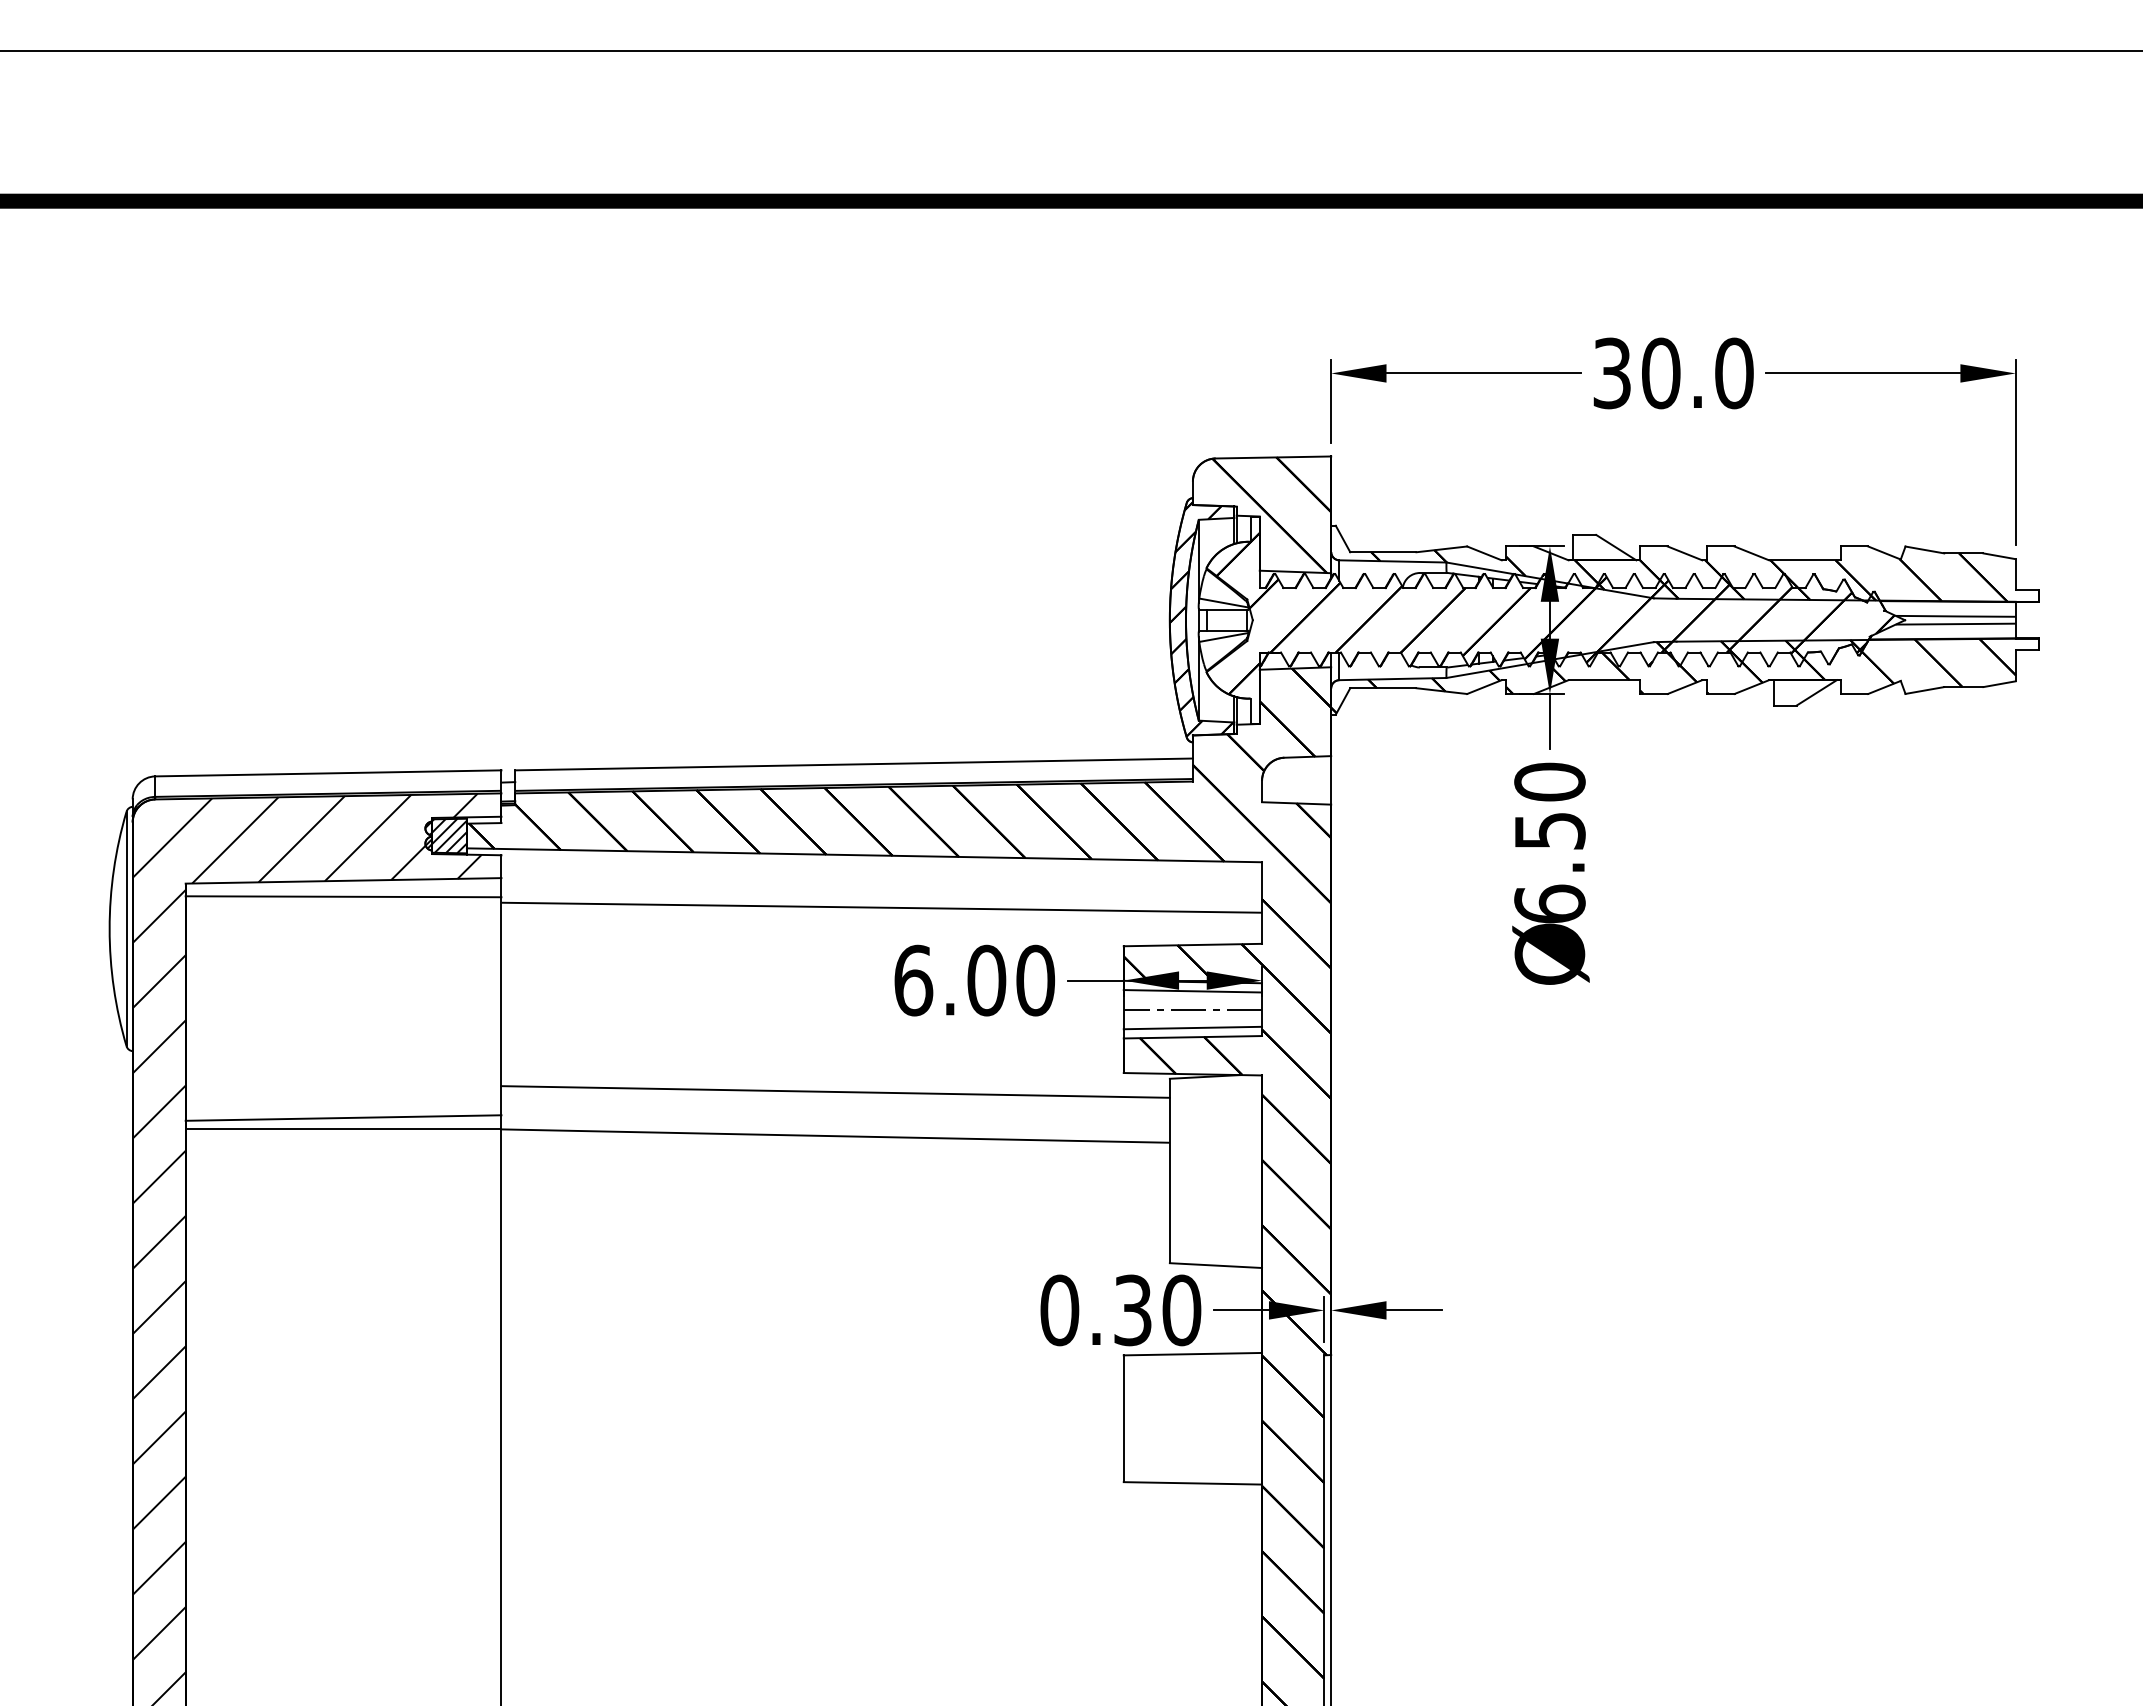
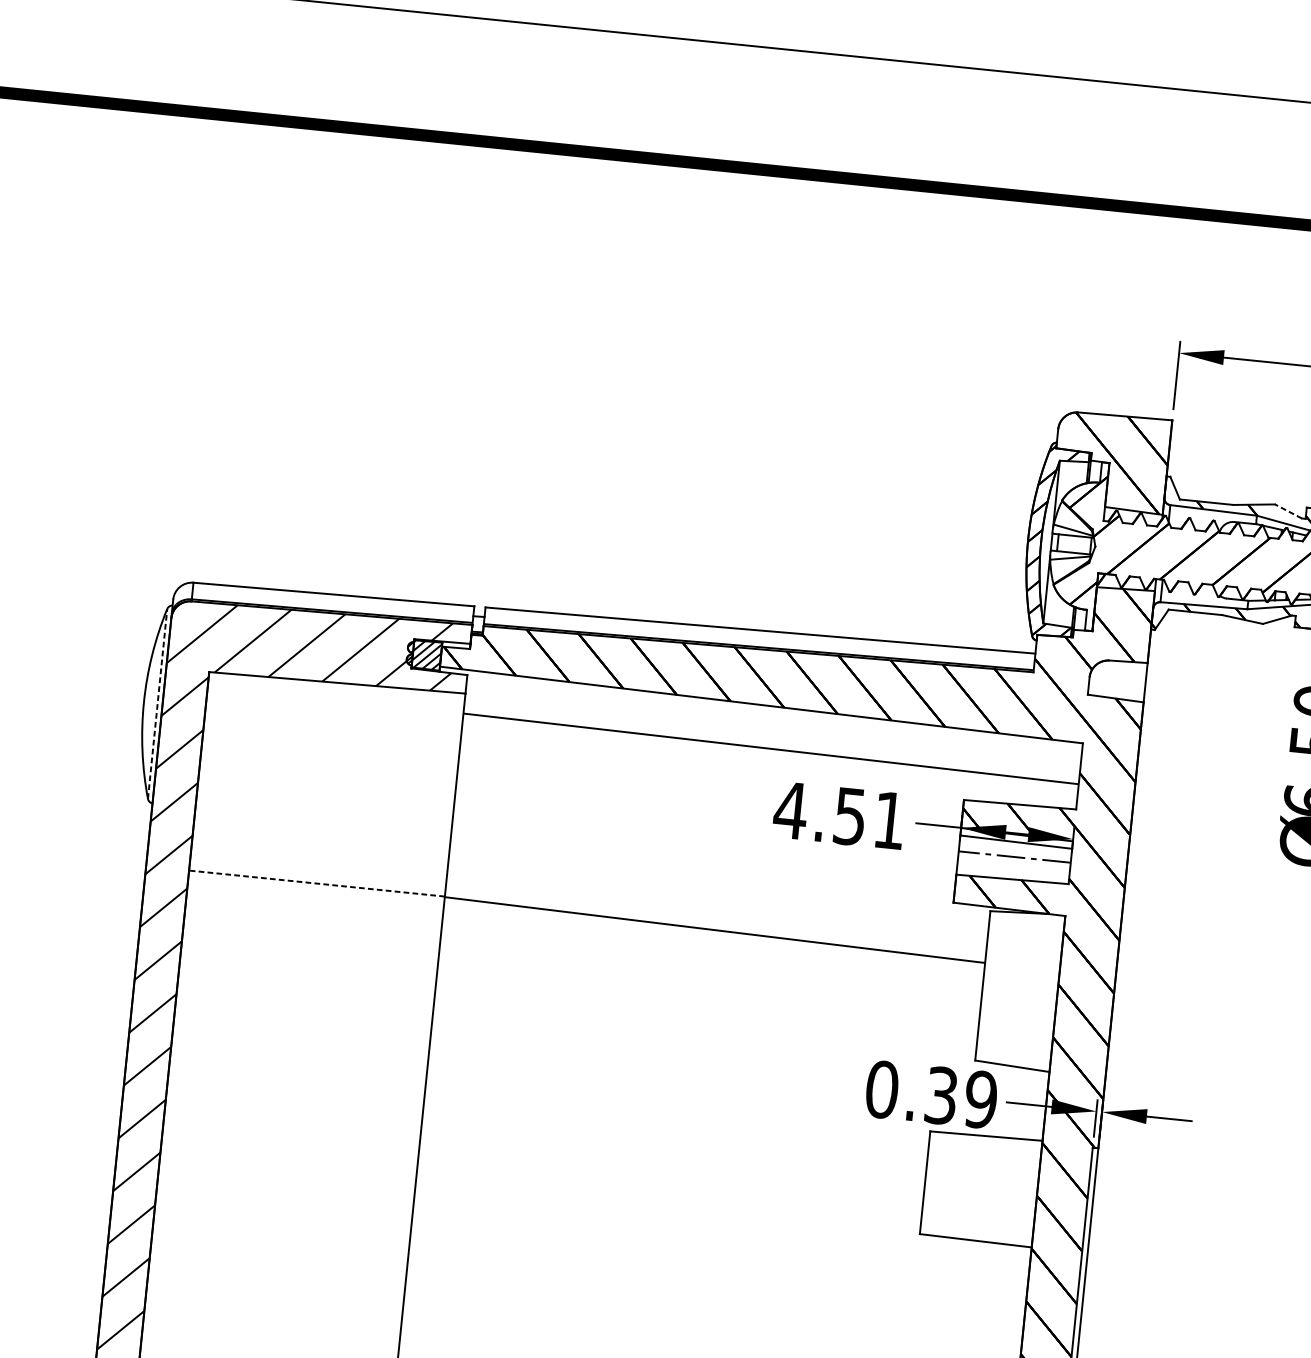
line: (1484, 553) -> (1288, 511), solid -> dashed
line: (343, 896) -> (336, 695), removed
line: (126, 928) -> (157, 703), solid -> dashed
text: (974, 980) -> (840, 815), 6.00 -> 4.51
line: (1192, 1027) -> (1012, 871), removed
line: (835, 1091) -> (718, 893), removed
line: (343, 1117) -> (317, 874), removed
line: (343, 1128) -> (316, 883), solid -> dashed
text: (1181, 1310) -> (980, 1099), 0.30 -> 0.39

